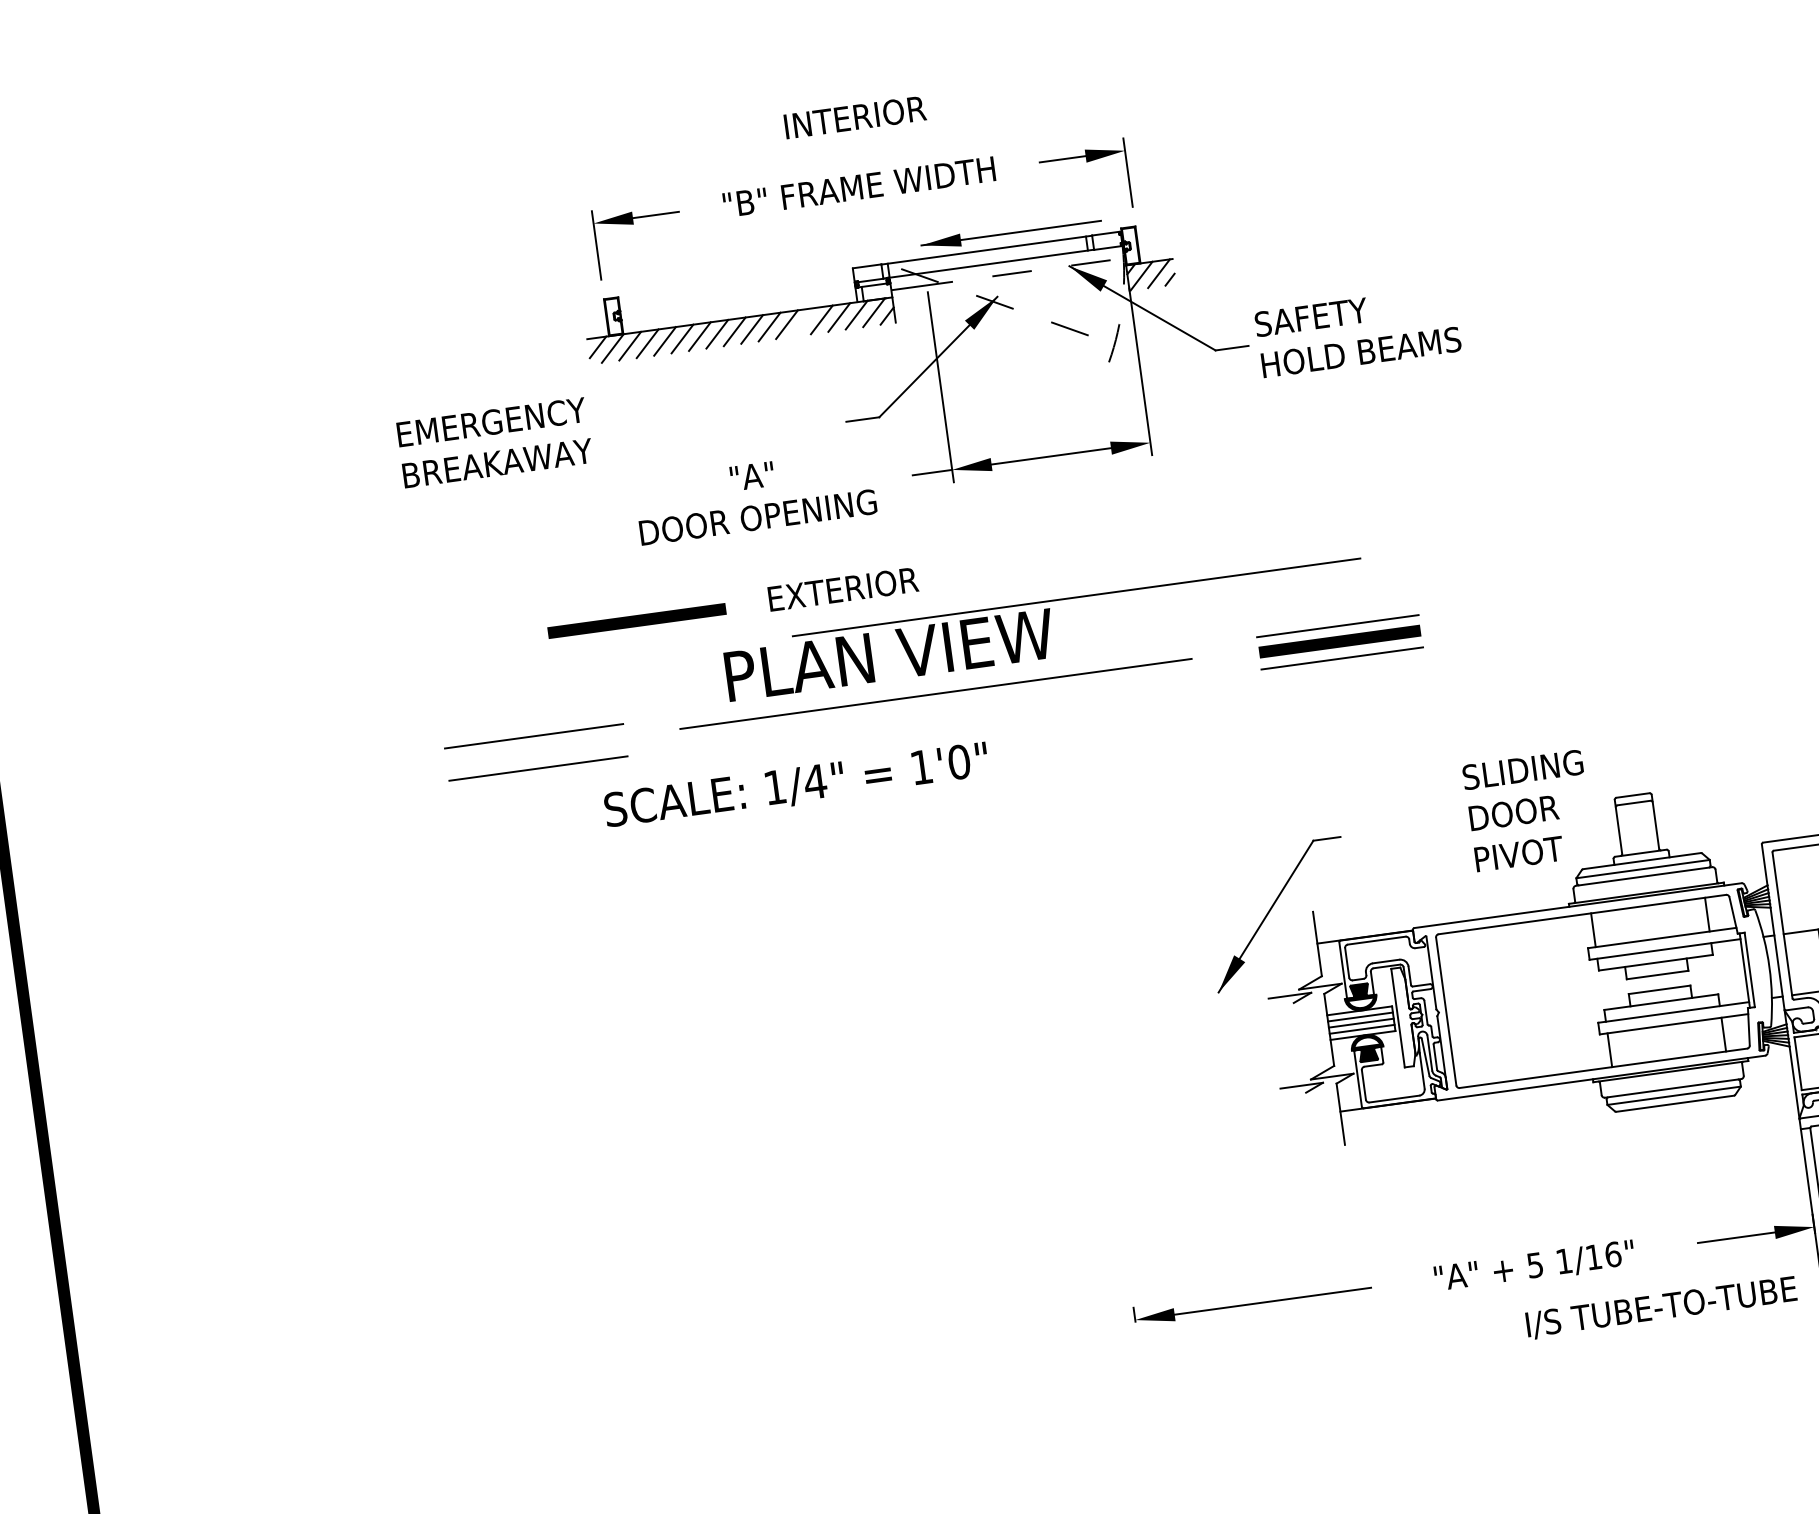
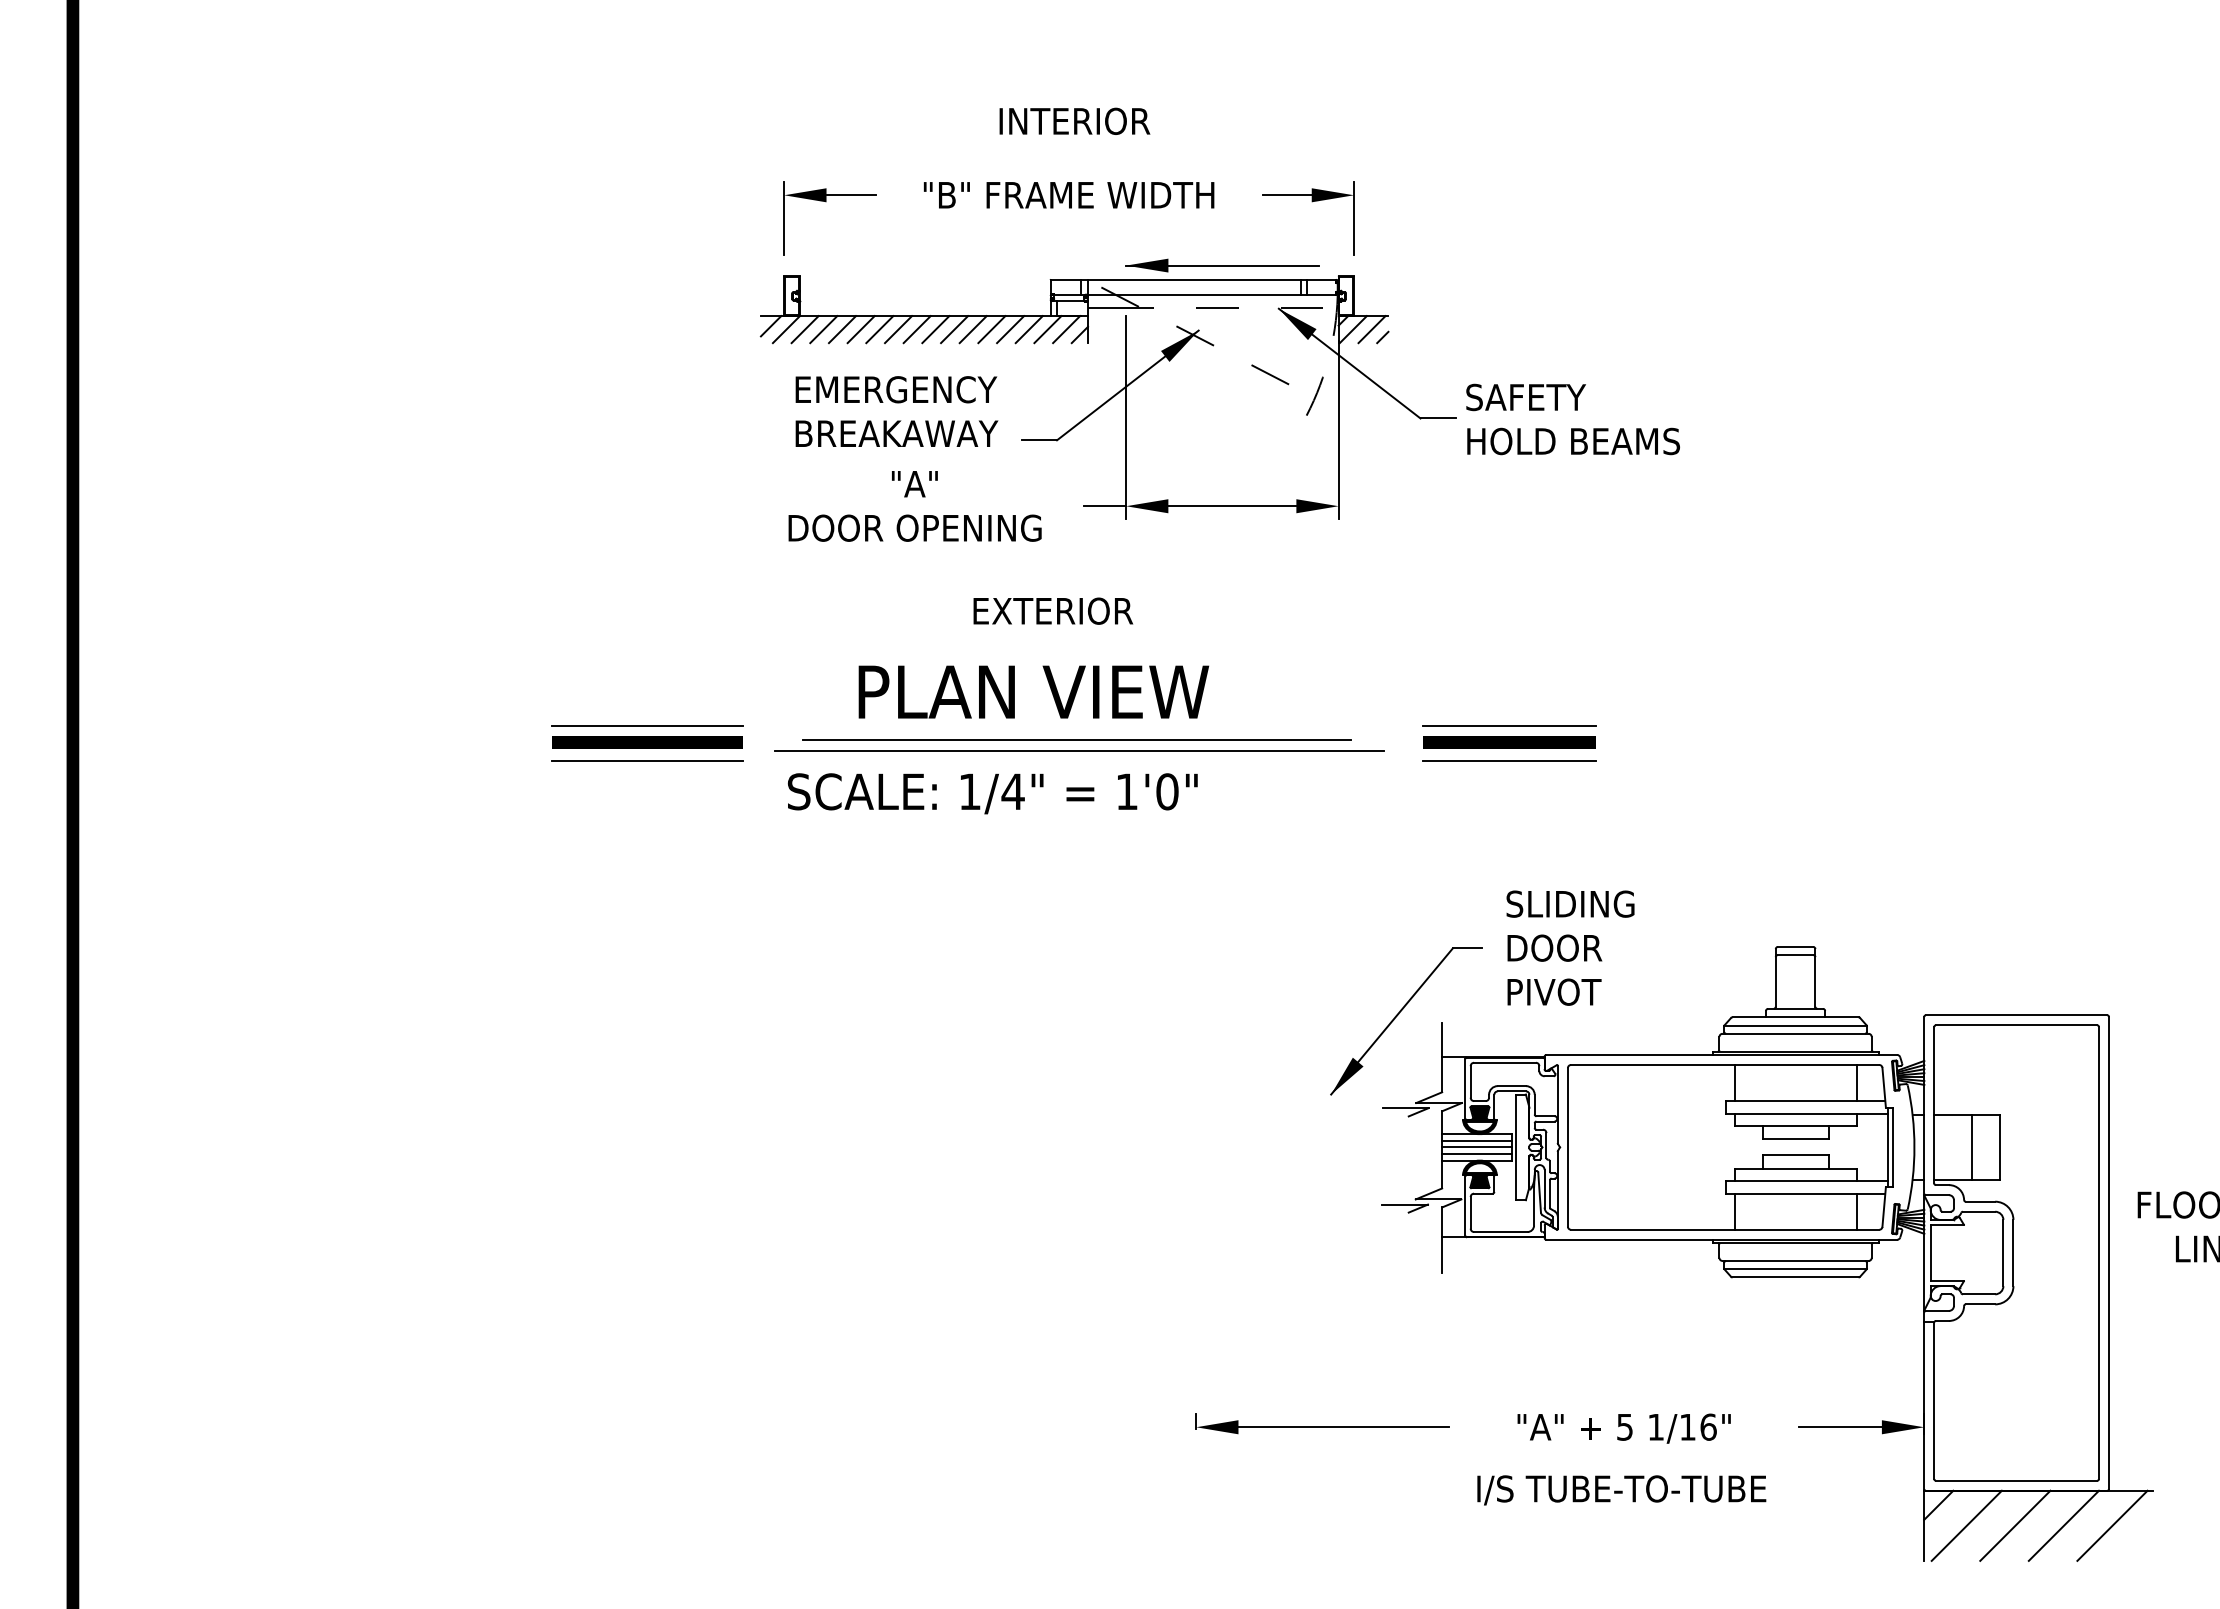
line: (804, 322) -> (991, 329), added
text: (494, 442) -> (896, 411), moved
text: (843, 588) -> (1053, 610), moved
line: (1076, 596) -> (1079, 750), moved
line: (636, 620) -> (647, 742), moved
text: (796, 786) -> (992, 793), moved
text: (1528, 810) -> (1570, 947), moved
text: (1661, 1308) -> (1621, 1490), moved

